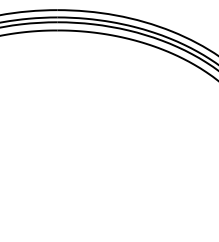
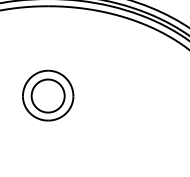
part: (57, 131) -> (48, 95), added

